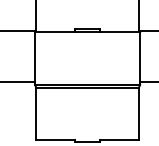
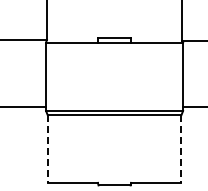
line: (36, 114) -> (47, 149), solid -> dashed
line: (138, 114) -> (181, 149), solid -> dashed

